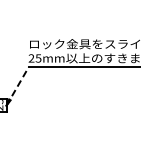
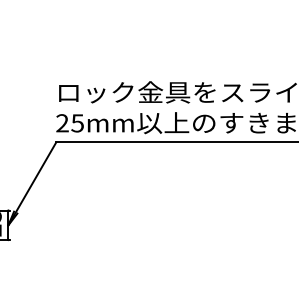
line: (17, 86) -> (32, 183), dashed -> solid

